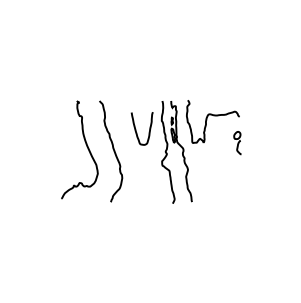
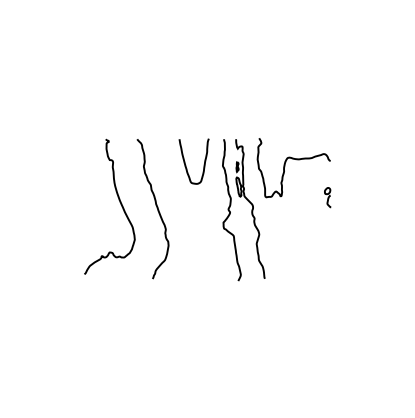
curve: (136, 128) -> (185, 161), moved
part: (237, 143) -> (327, 197), size x0.62

